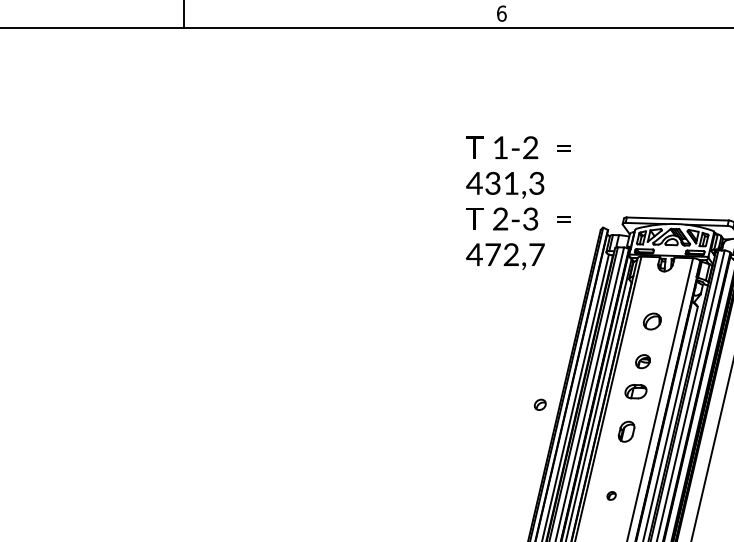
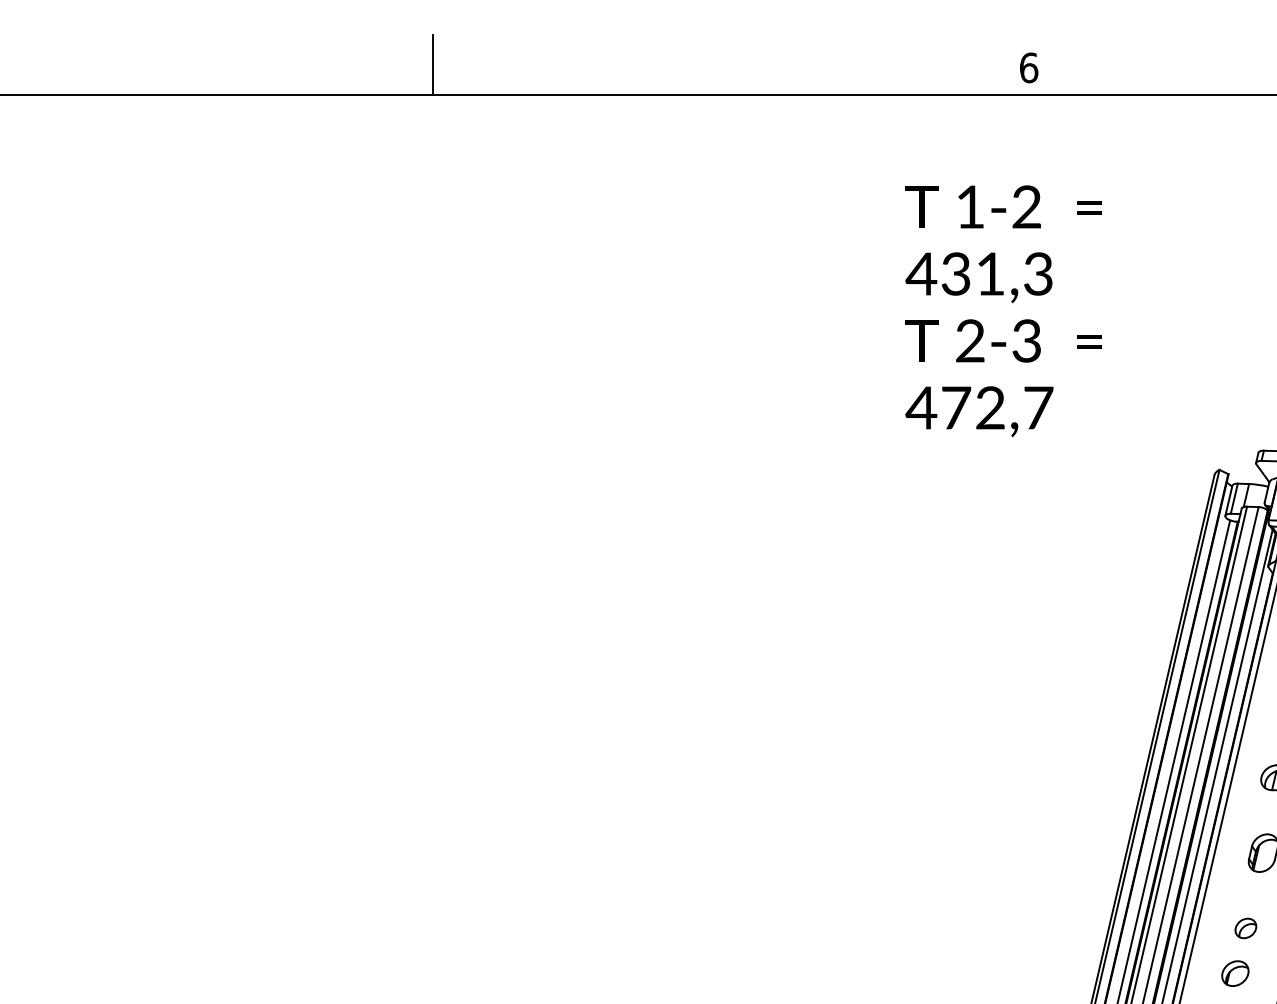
text: (518, 202) -> (1003, 309), moved
part: (539, 404) -> (1244, 927), moved
part: (611, 495) -> (1234, 972), size x1.67

